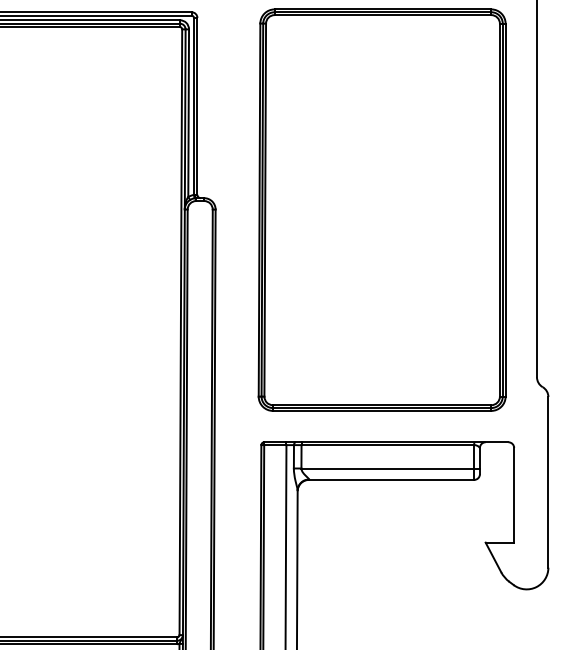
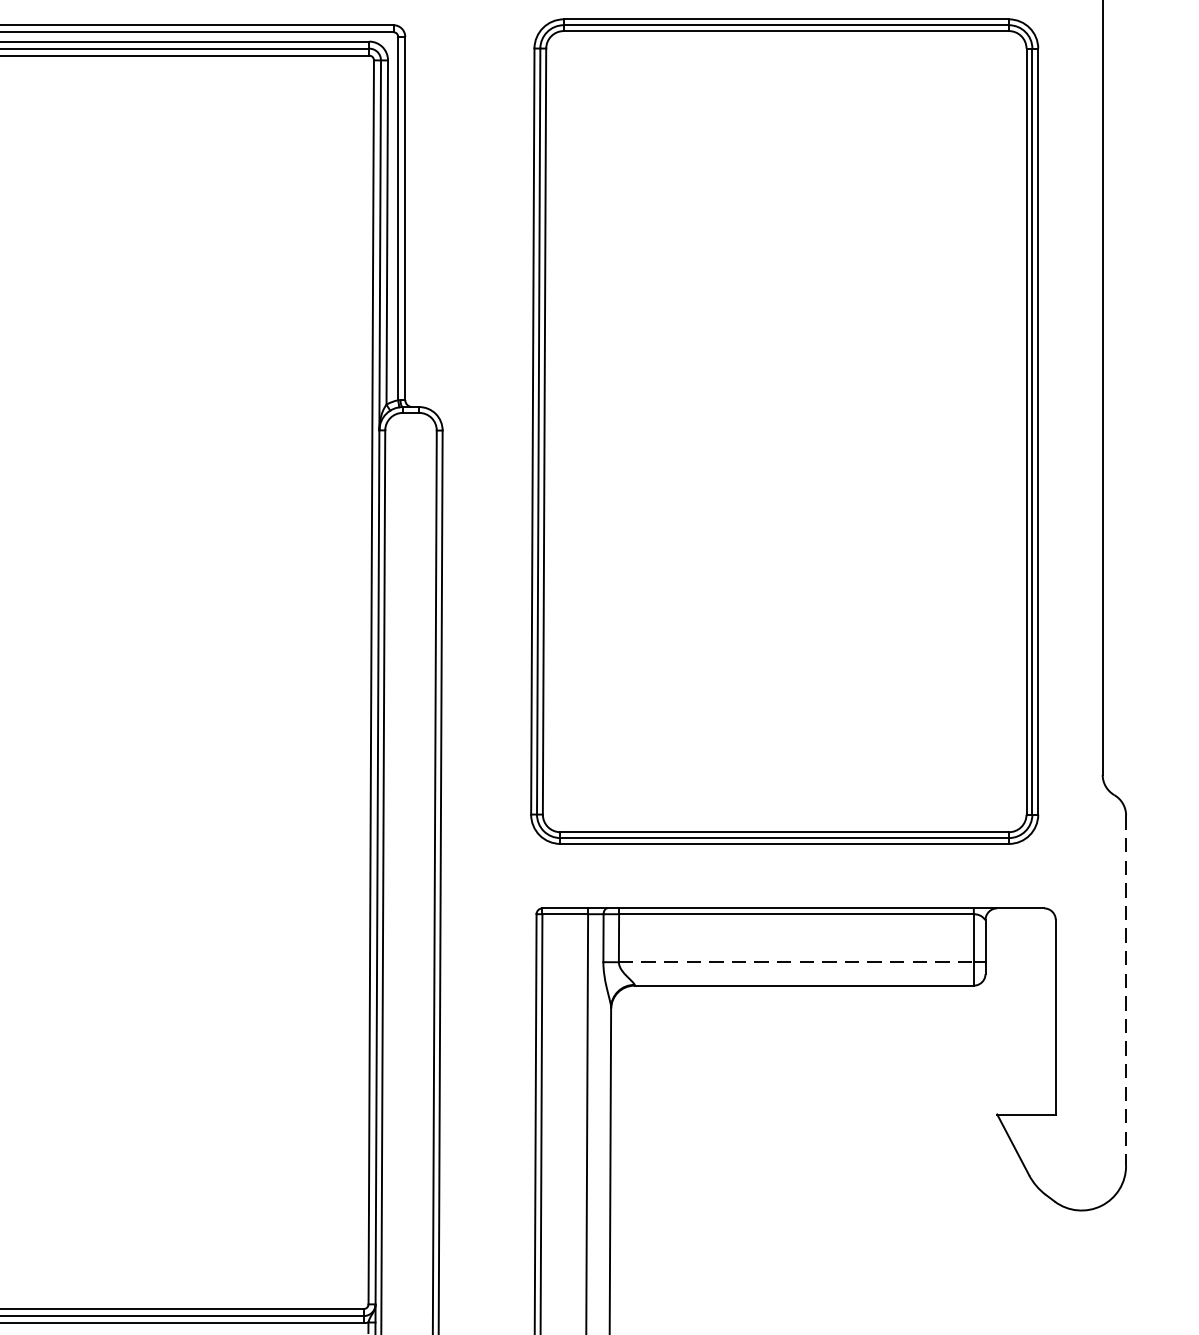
line: (388, 468) -> (797, 962), solid -> dashed
line: (548, 482) -> (1126, 990), solid -> dashed

